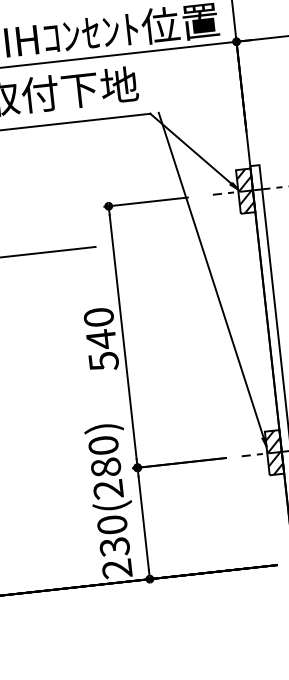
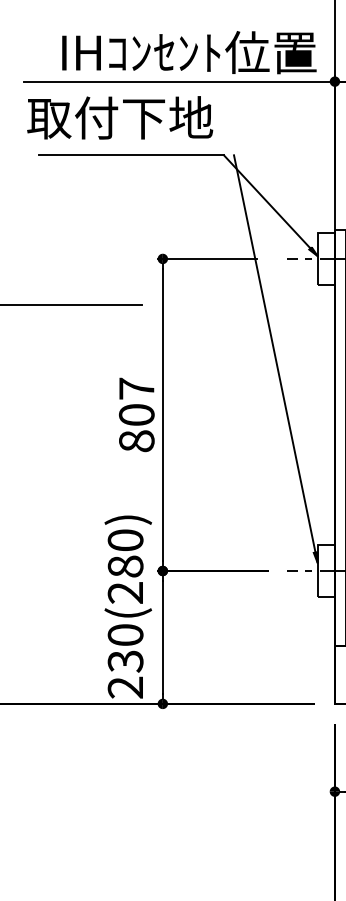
hatch: (245, 190) -> (325, 258), removed
text: (101, 339) -> (136, 414), 540 -> 807
hatch: (273, 453) -> (325, 571), removed

